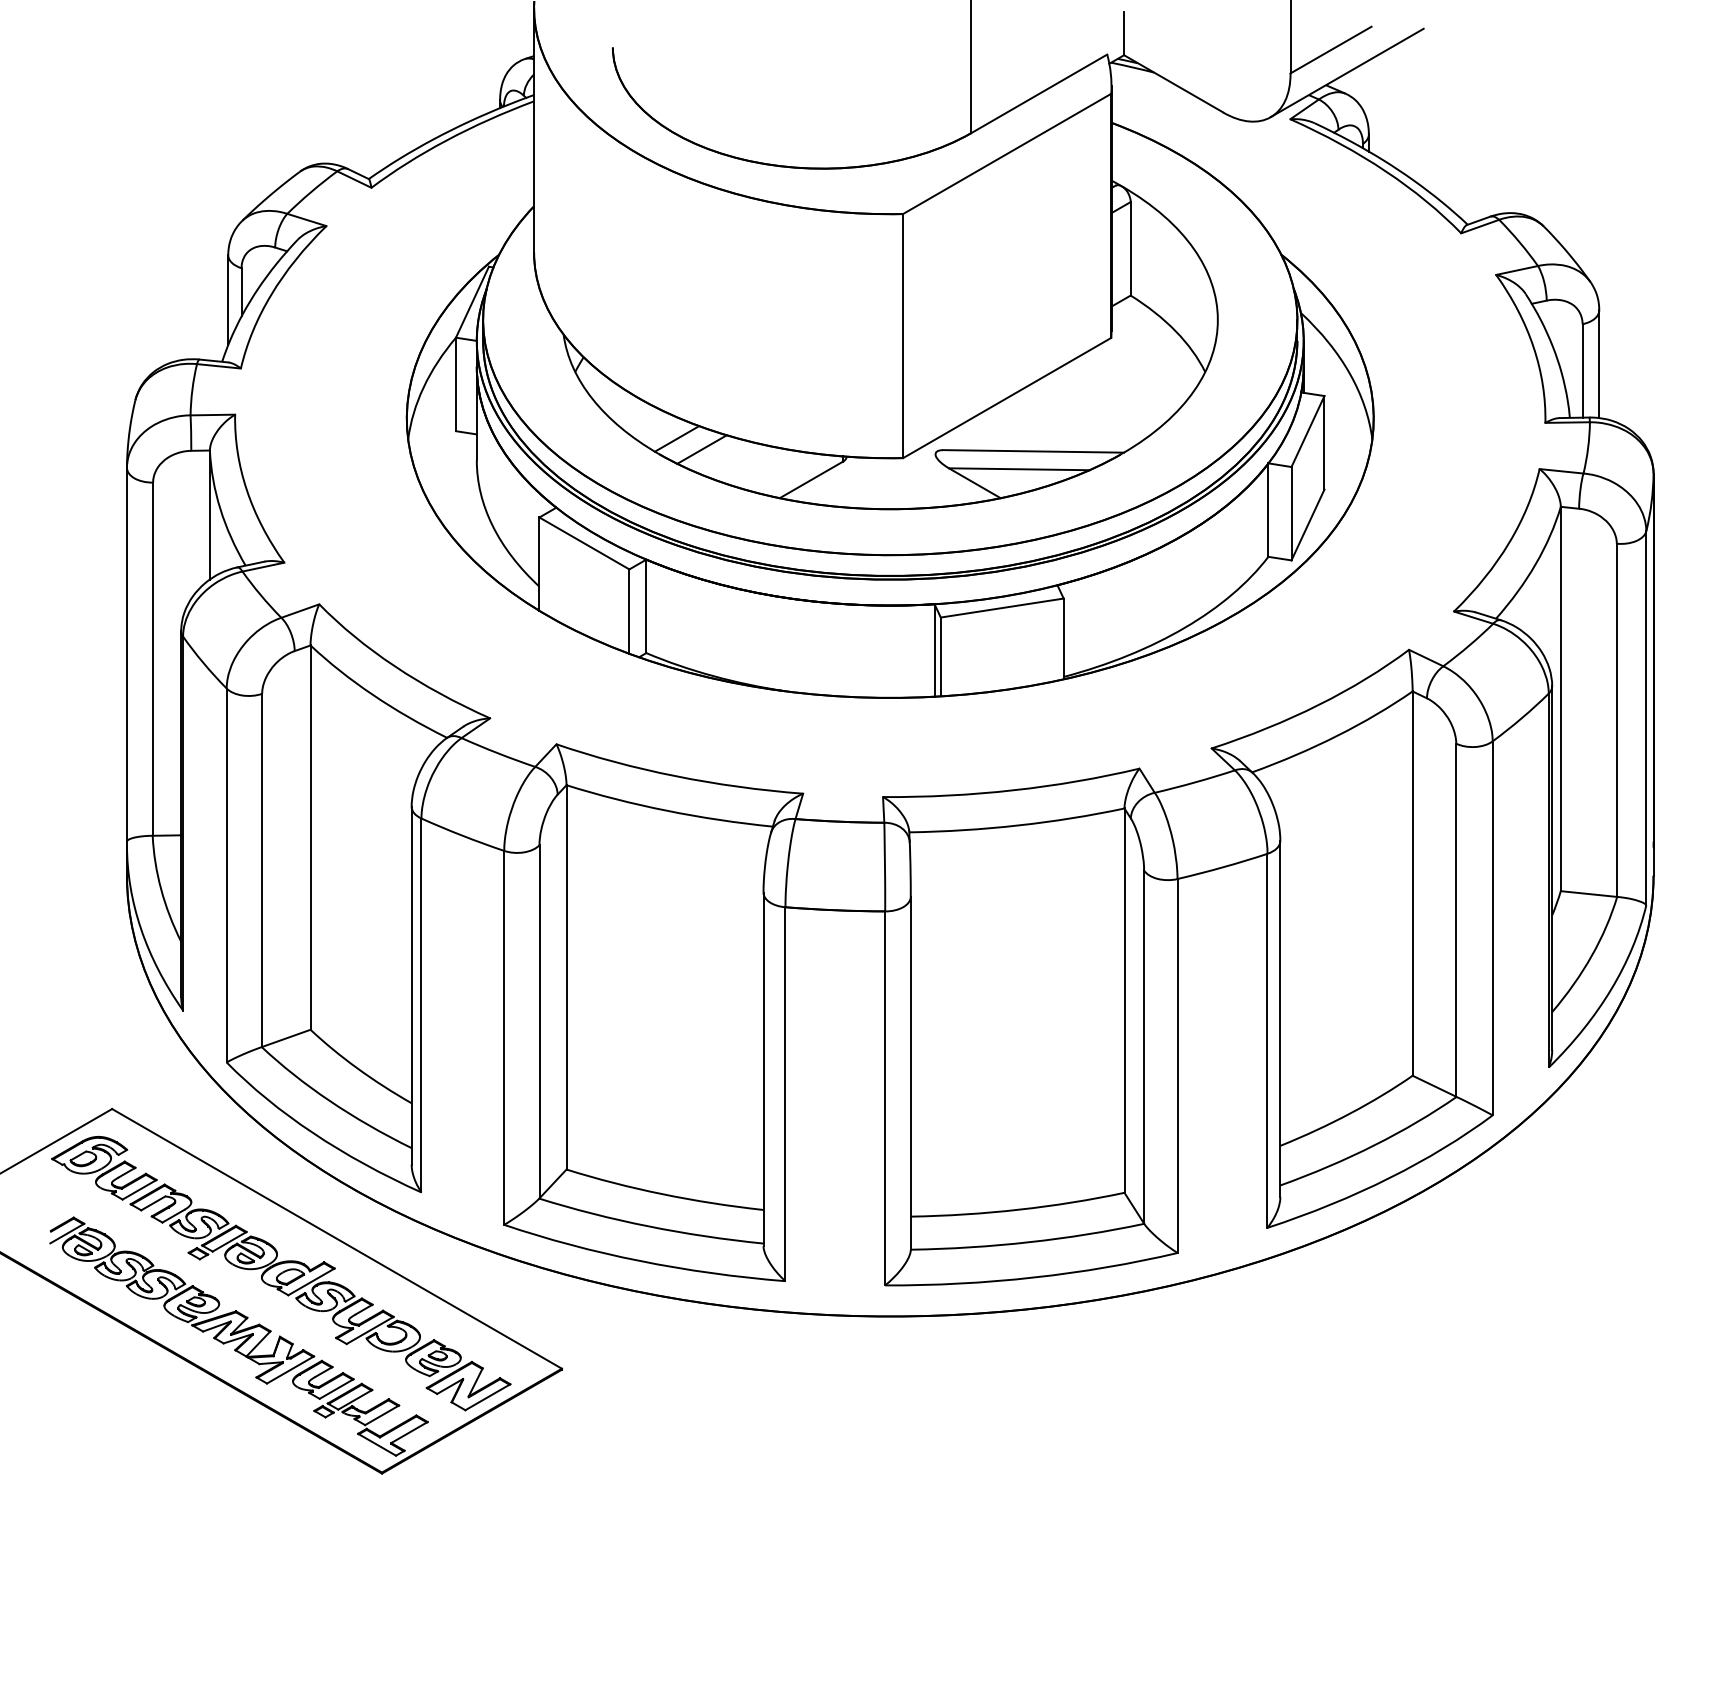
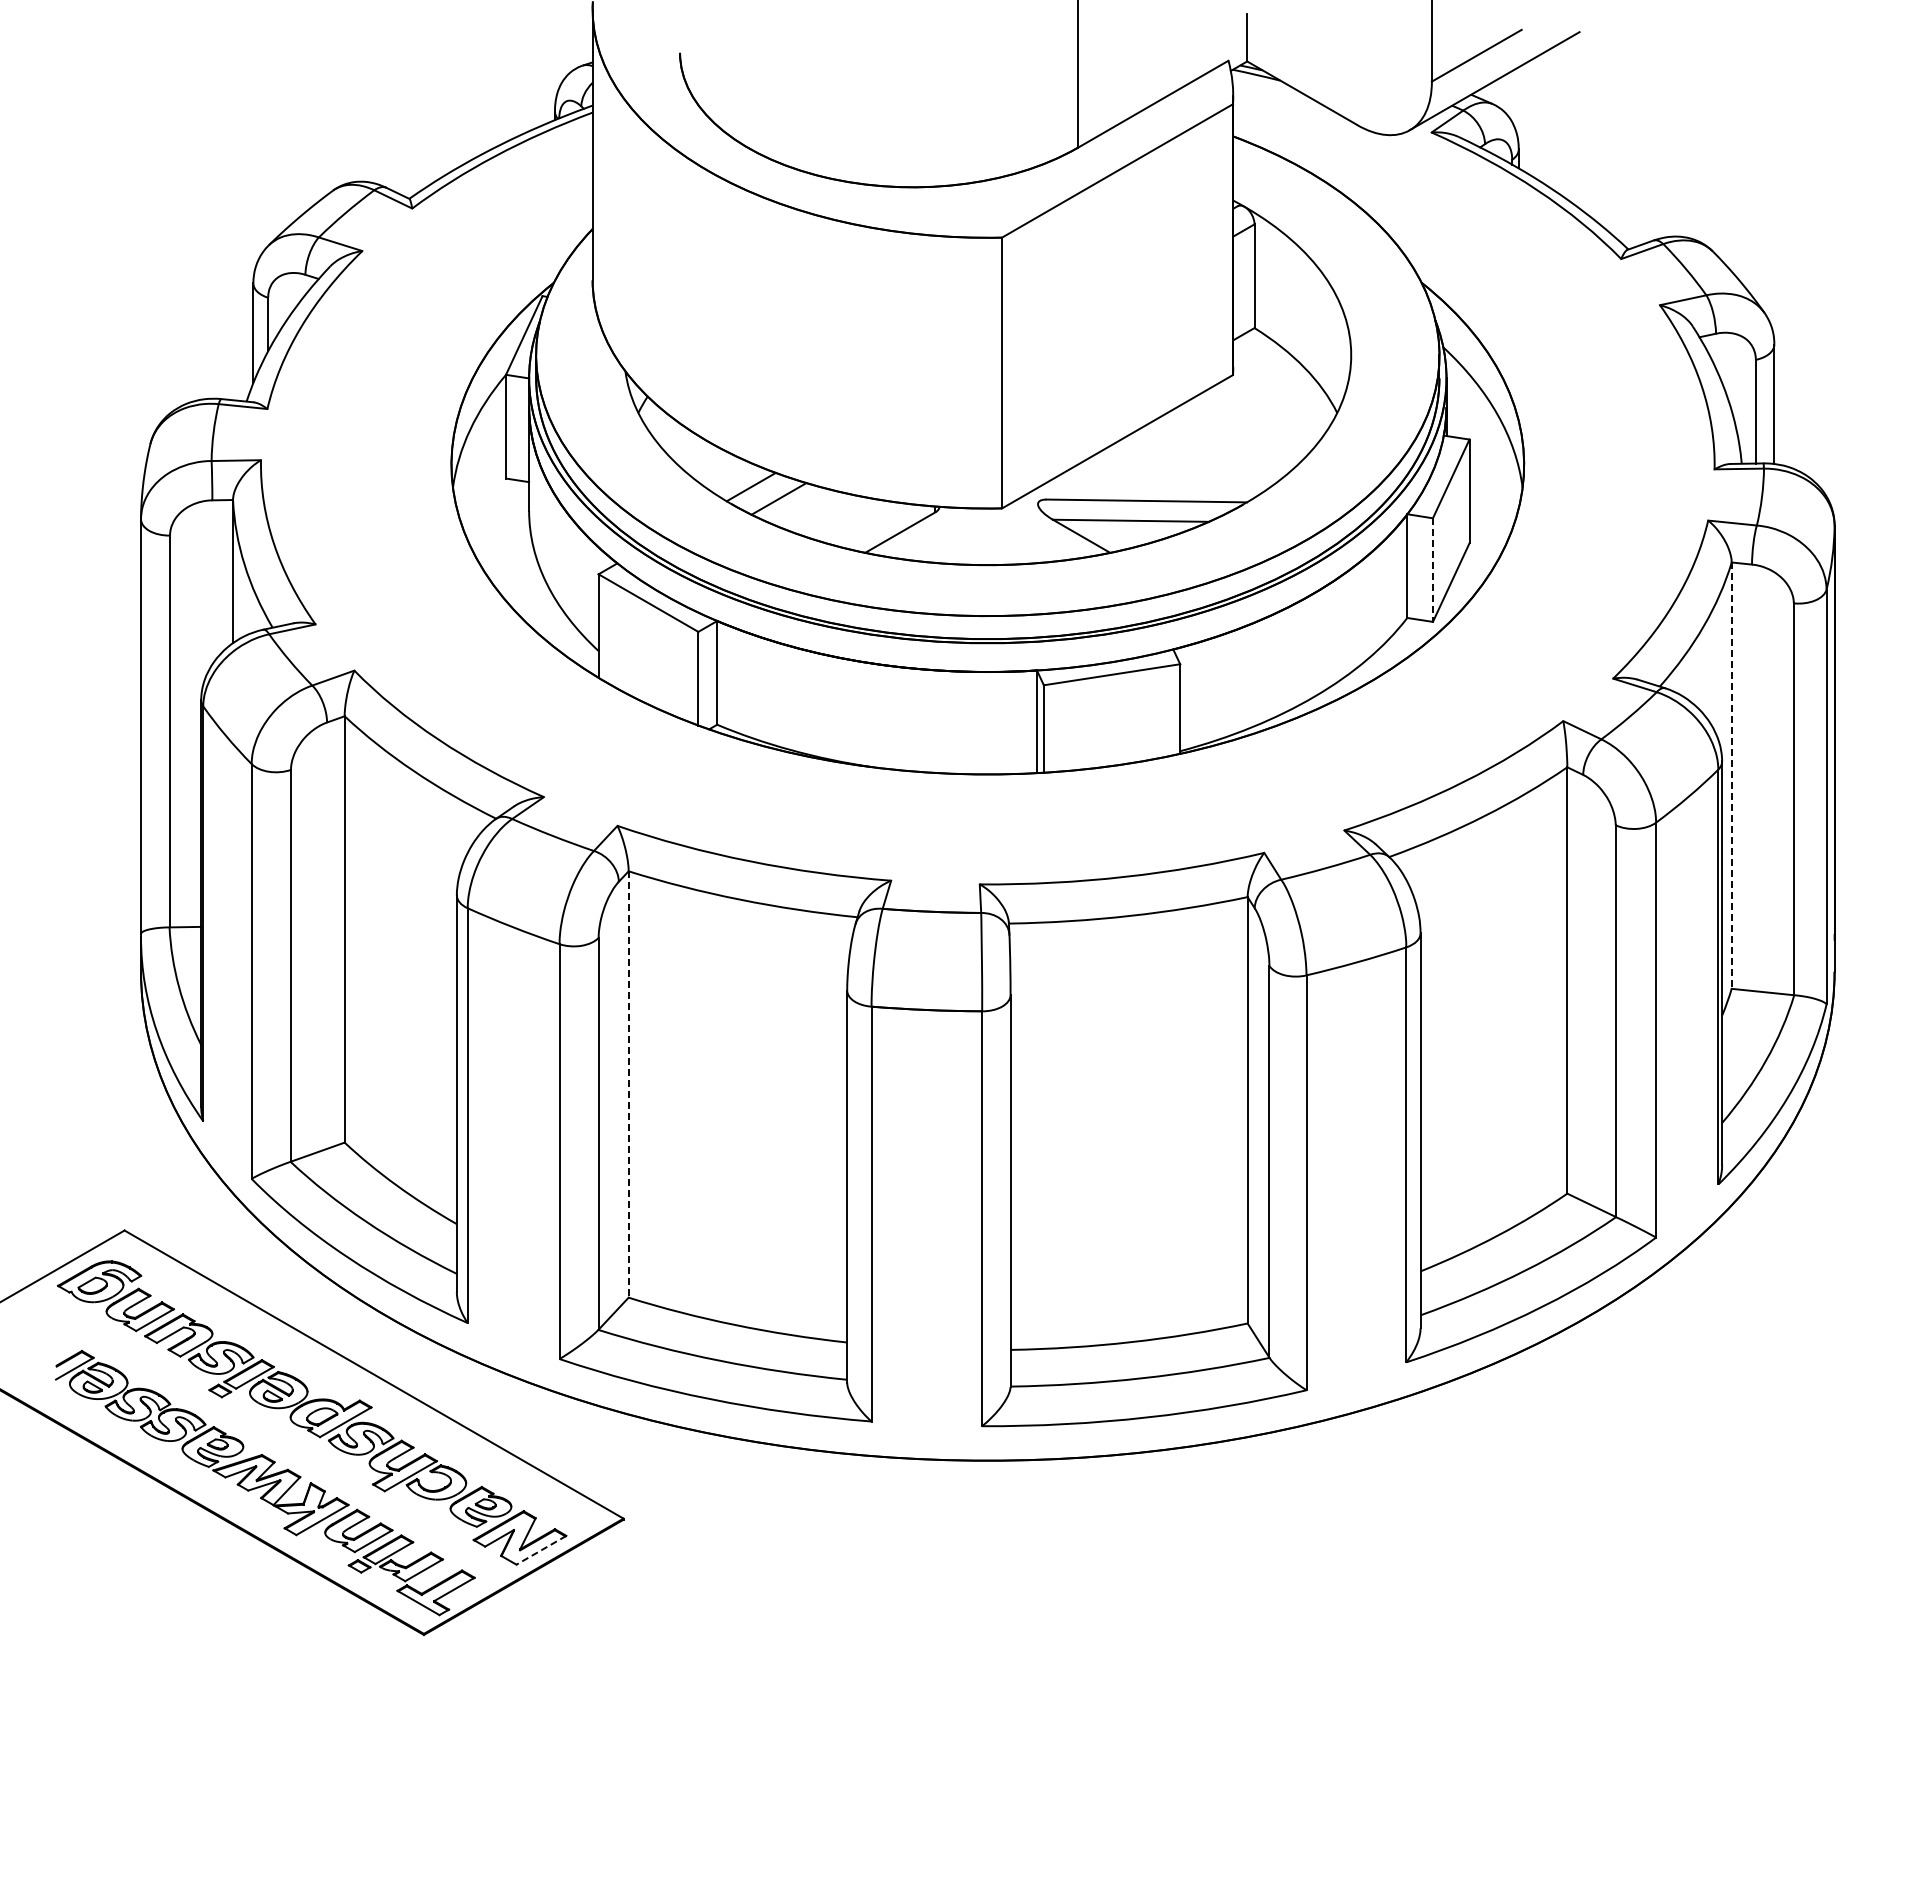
line: (1291, 514) -> (1432, 570), solid -> dashed
line: (1560, 699) -> (1731, 776), solid -> dashed
line: (566, 978) -> (628, 1085), solid -> dashed
line: (487, 1397) -> (541, 1550), solid -> dashed

